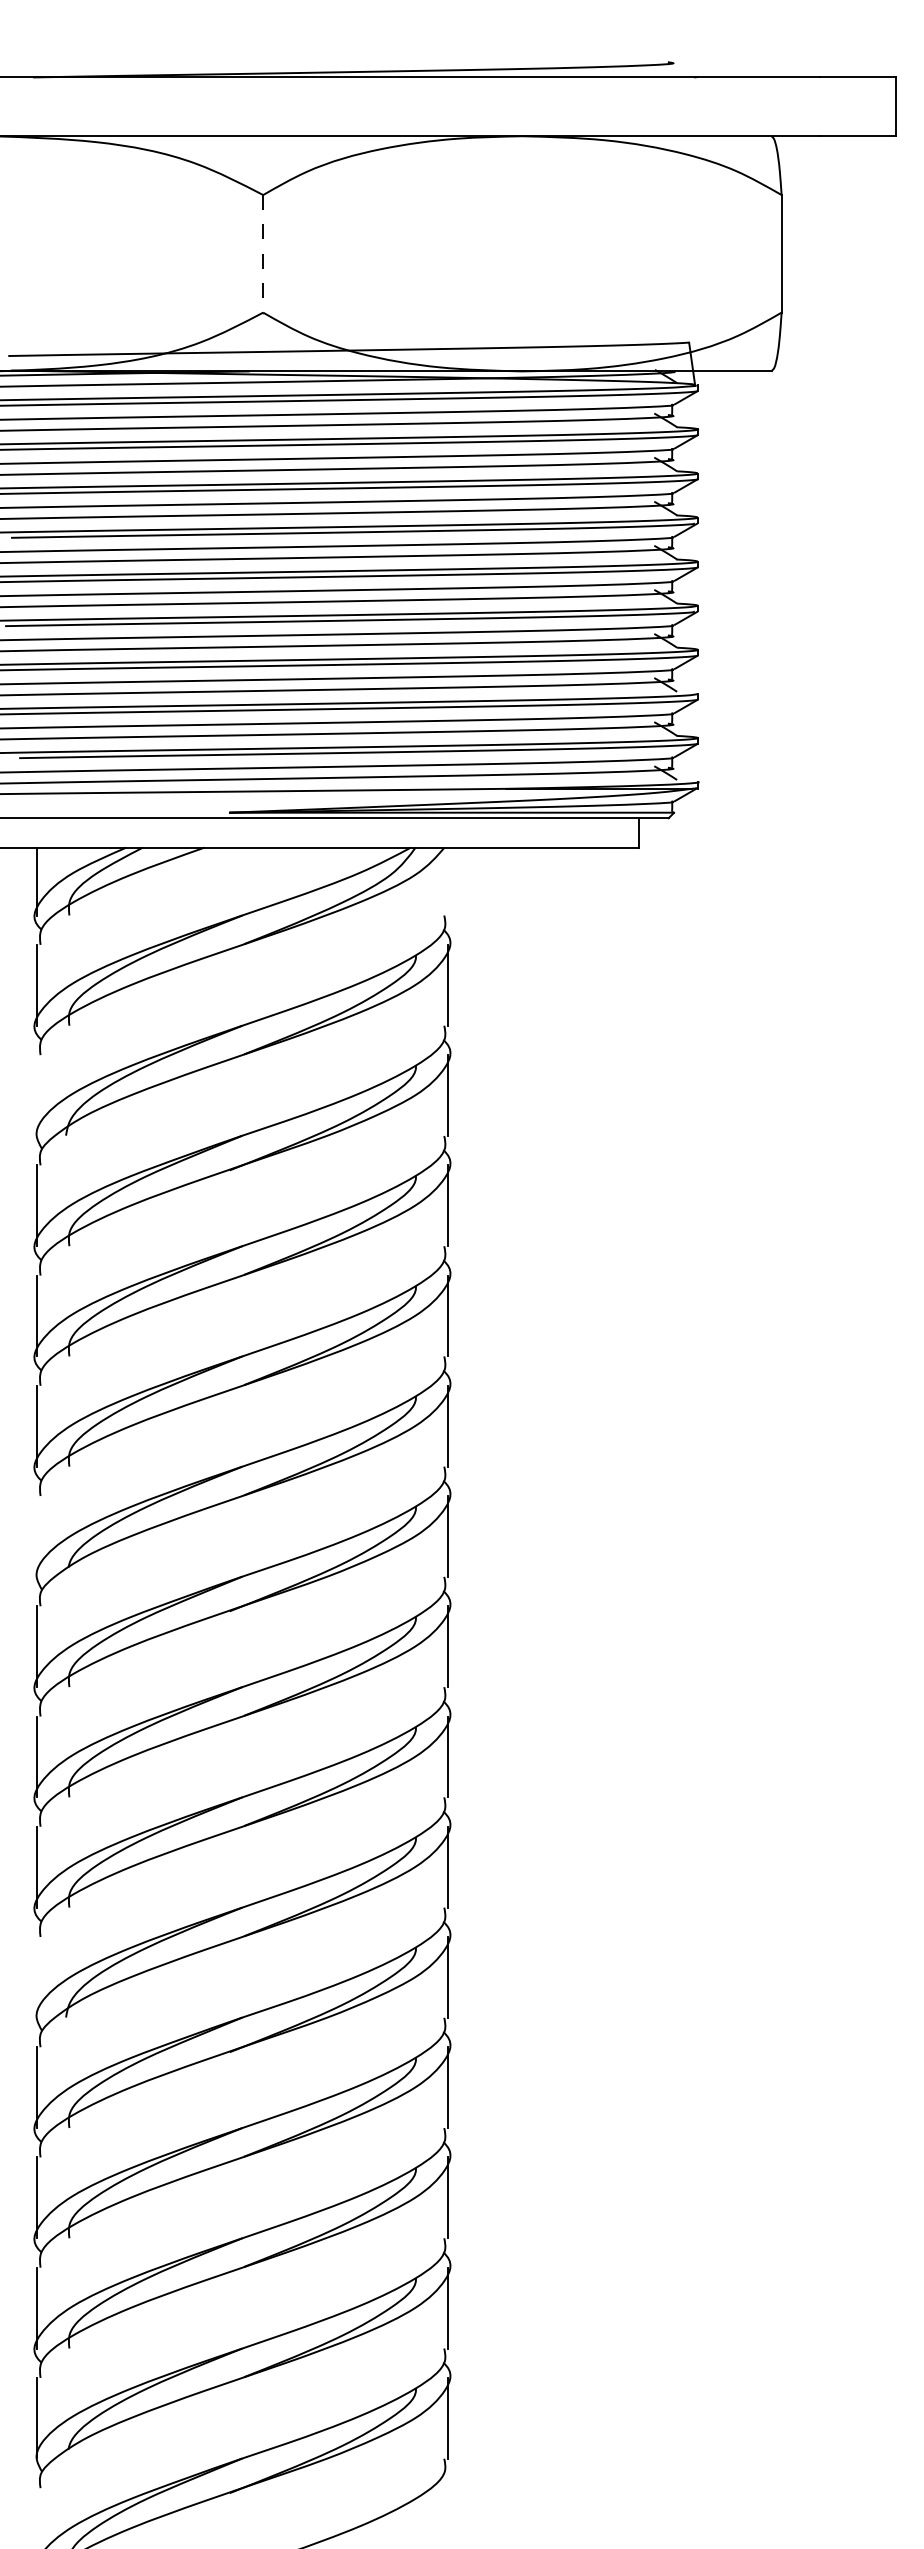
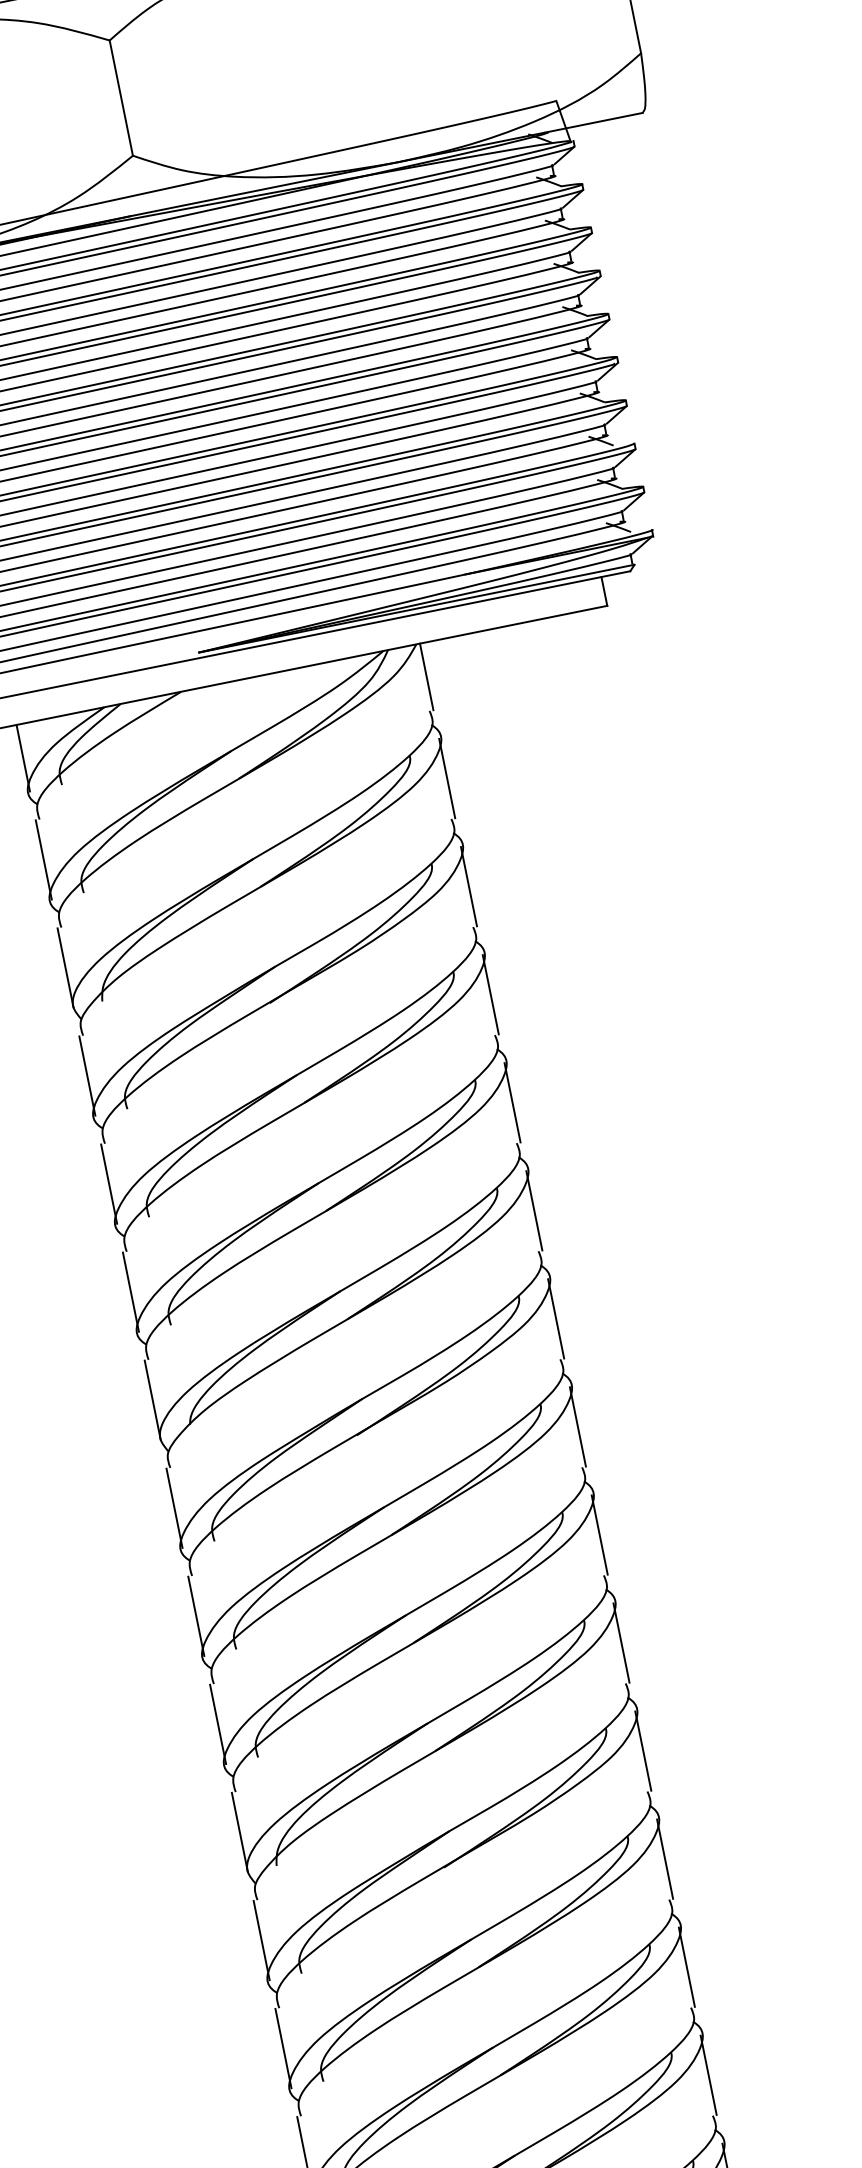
line: (263, 253) -> (121, 97), dashed -> solid
line: (448, 881) -> (426, 676), added
line: (36, 1095) -> (65, 967), added
line: (36, 1536) -> (152, 1400), added
line: (36, 1976) -> (239, 1831), added

